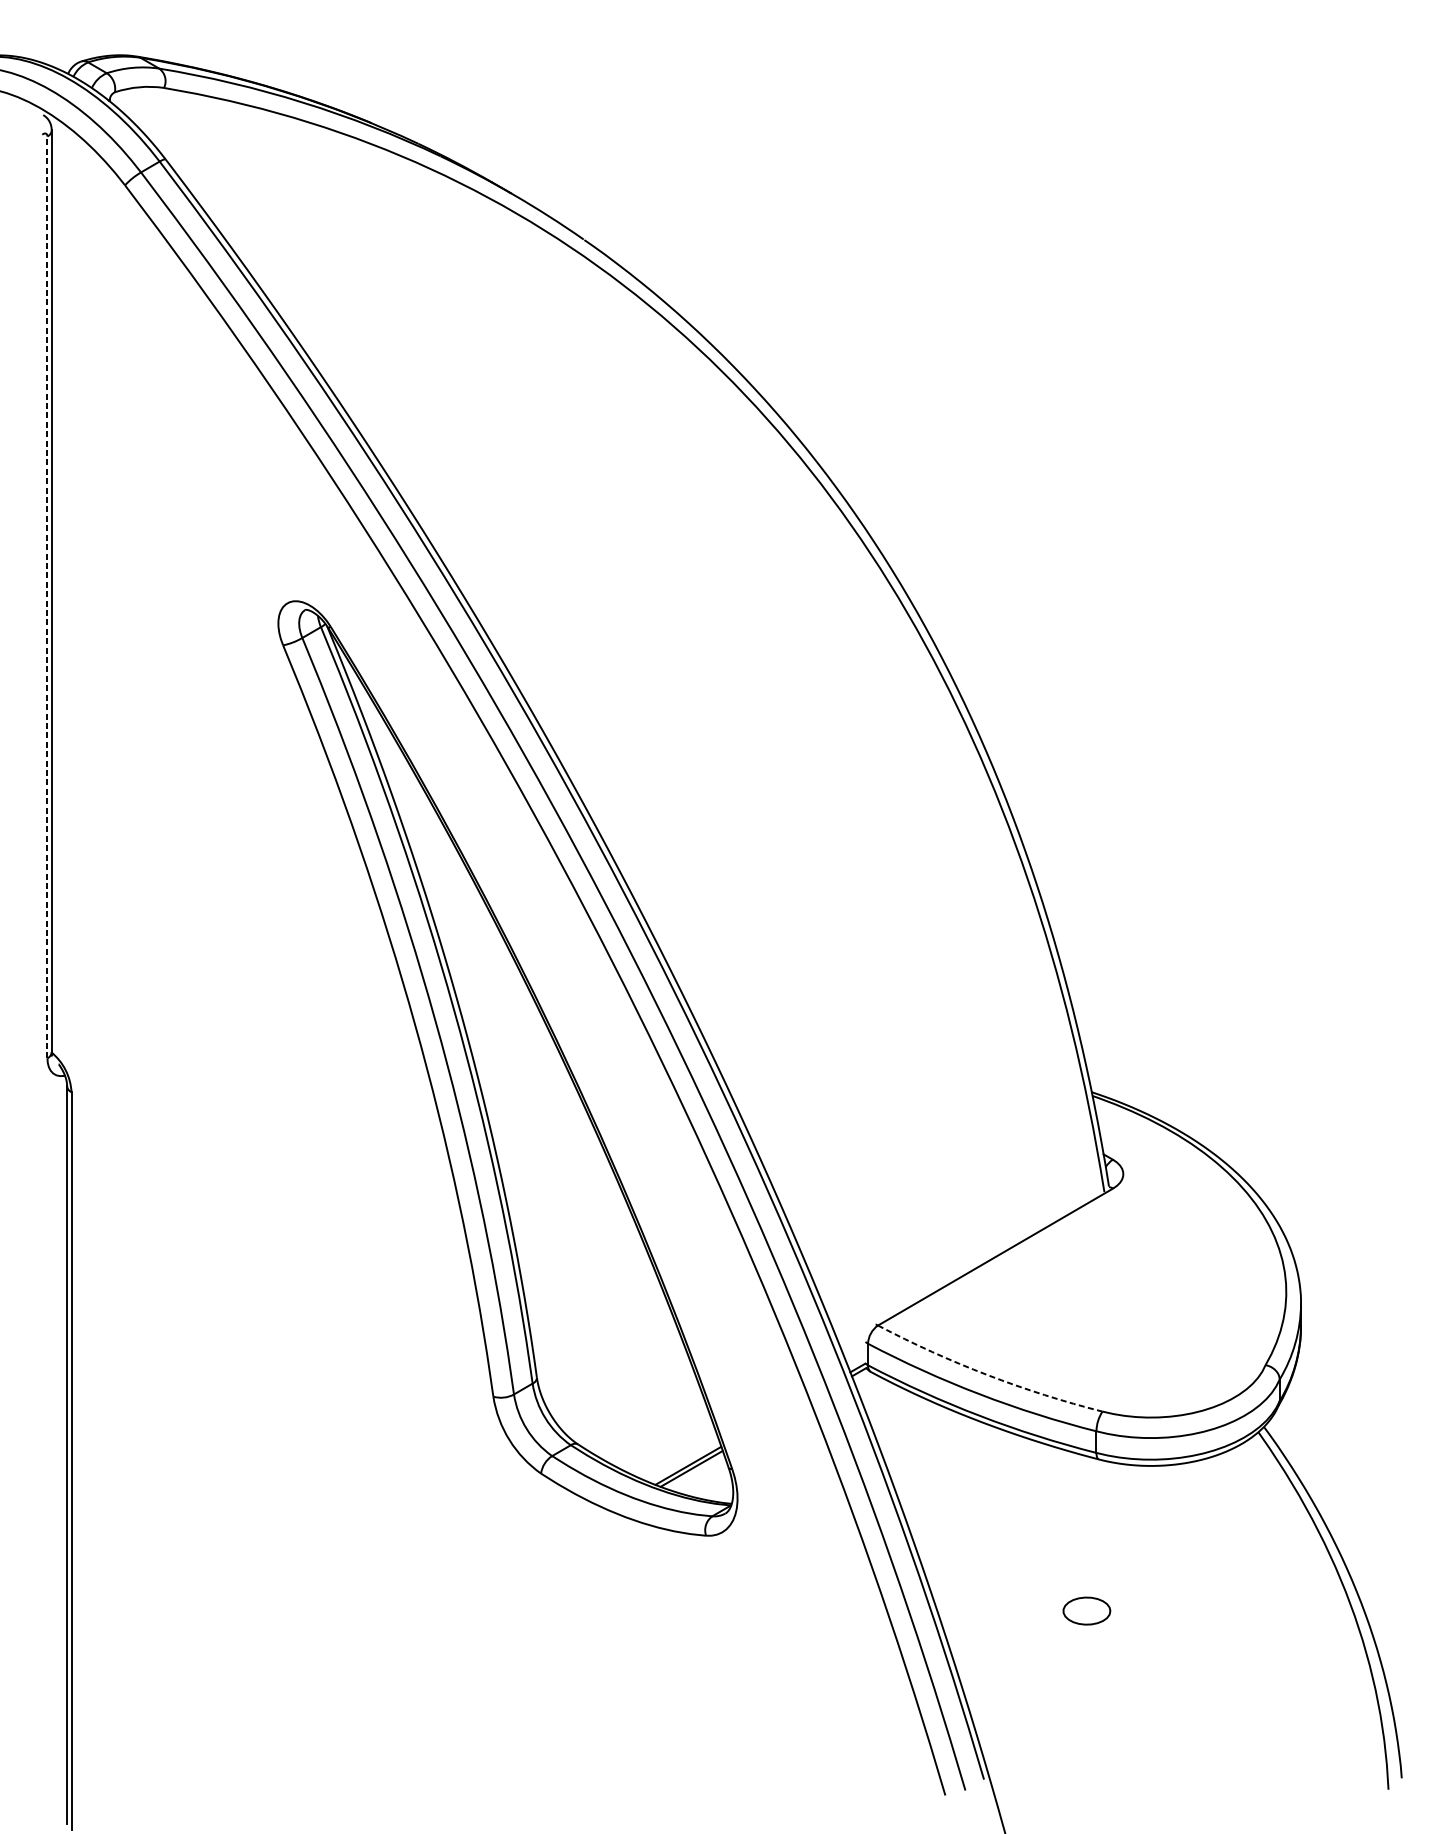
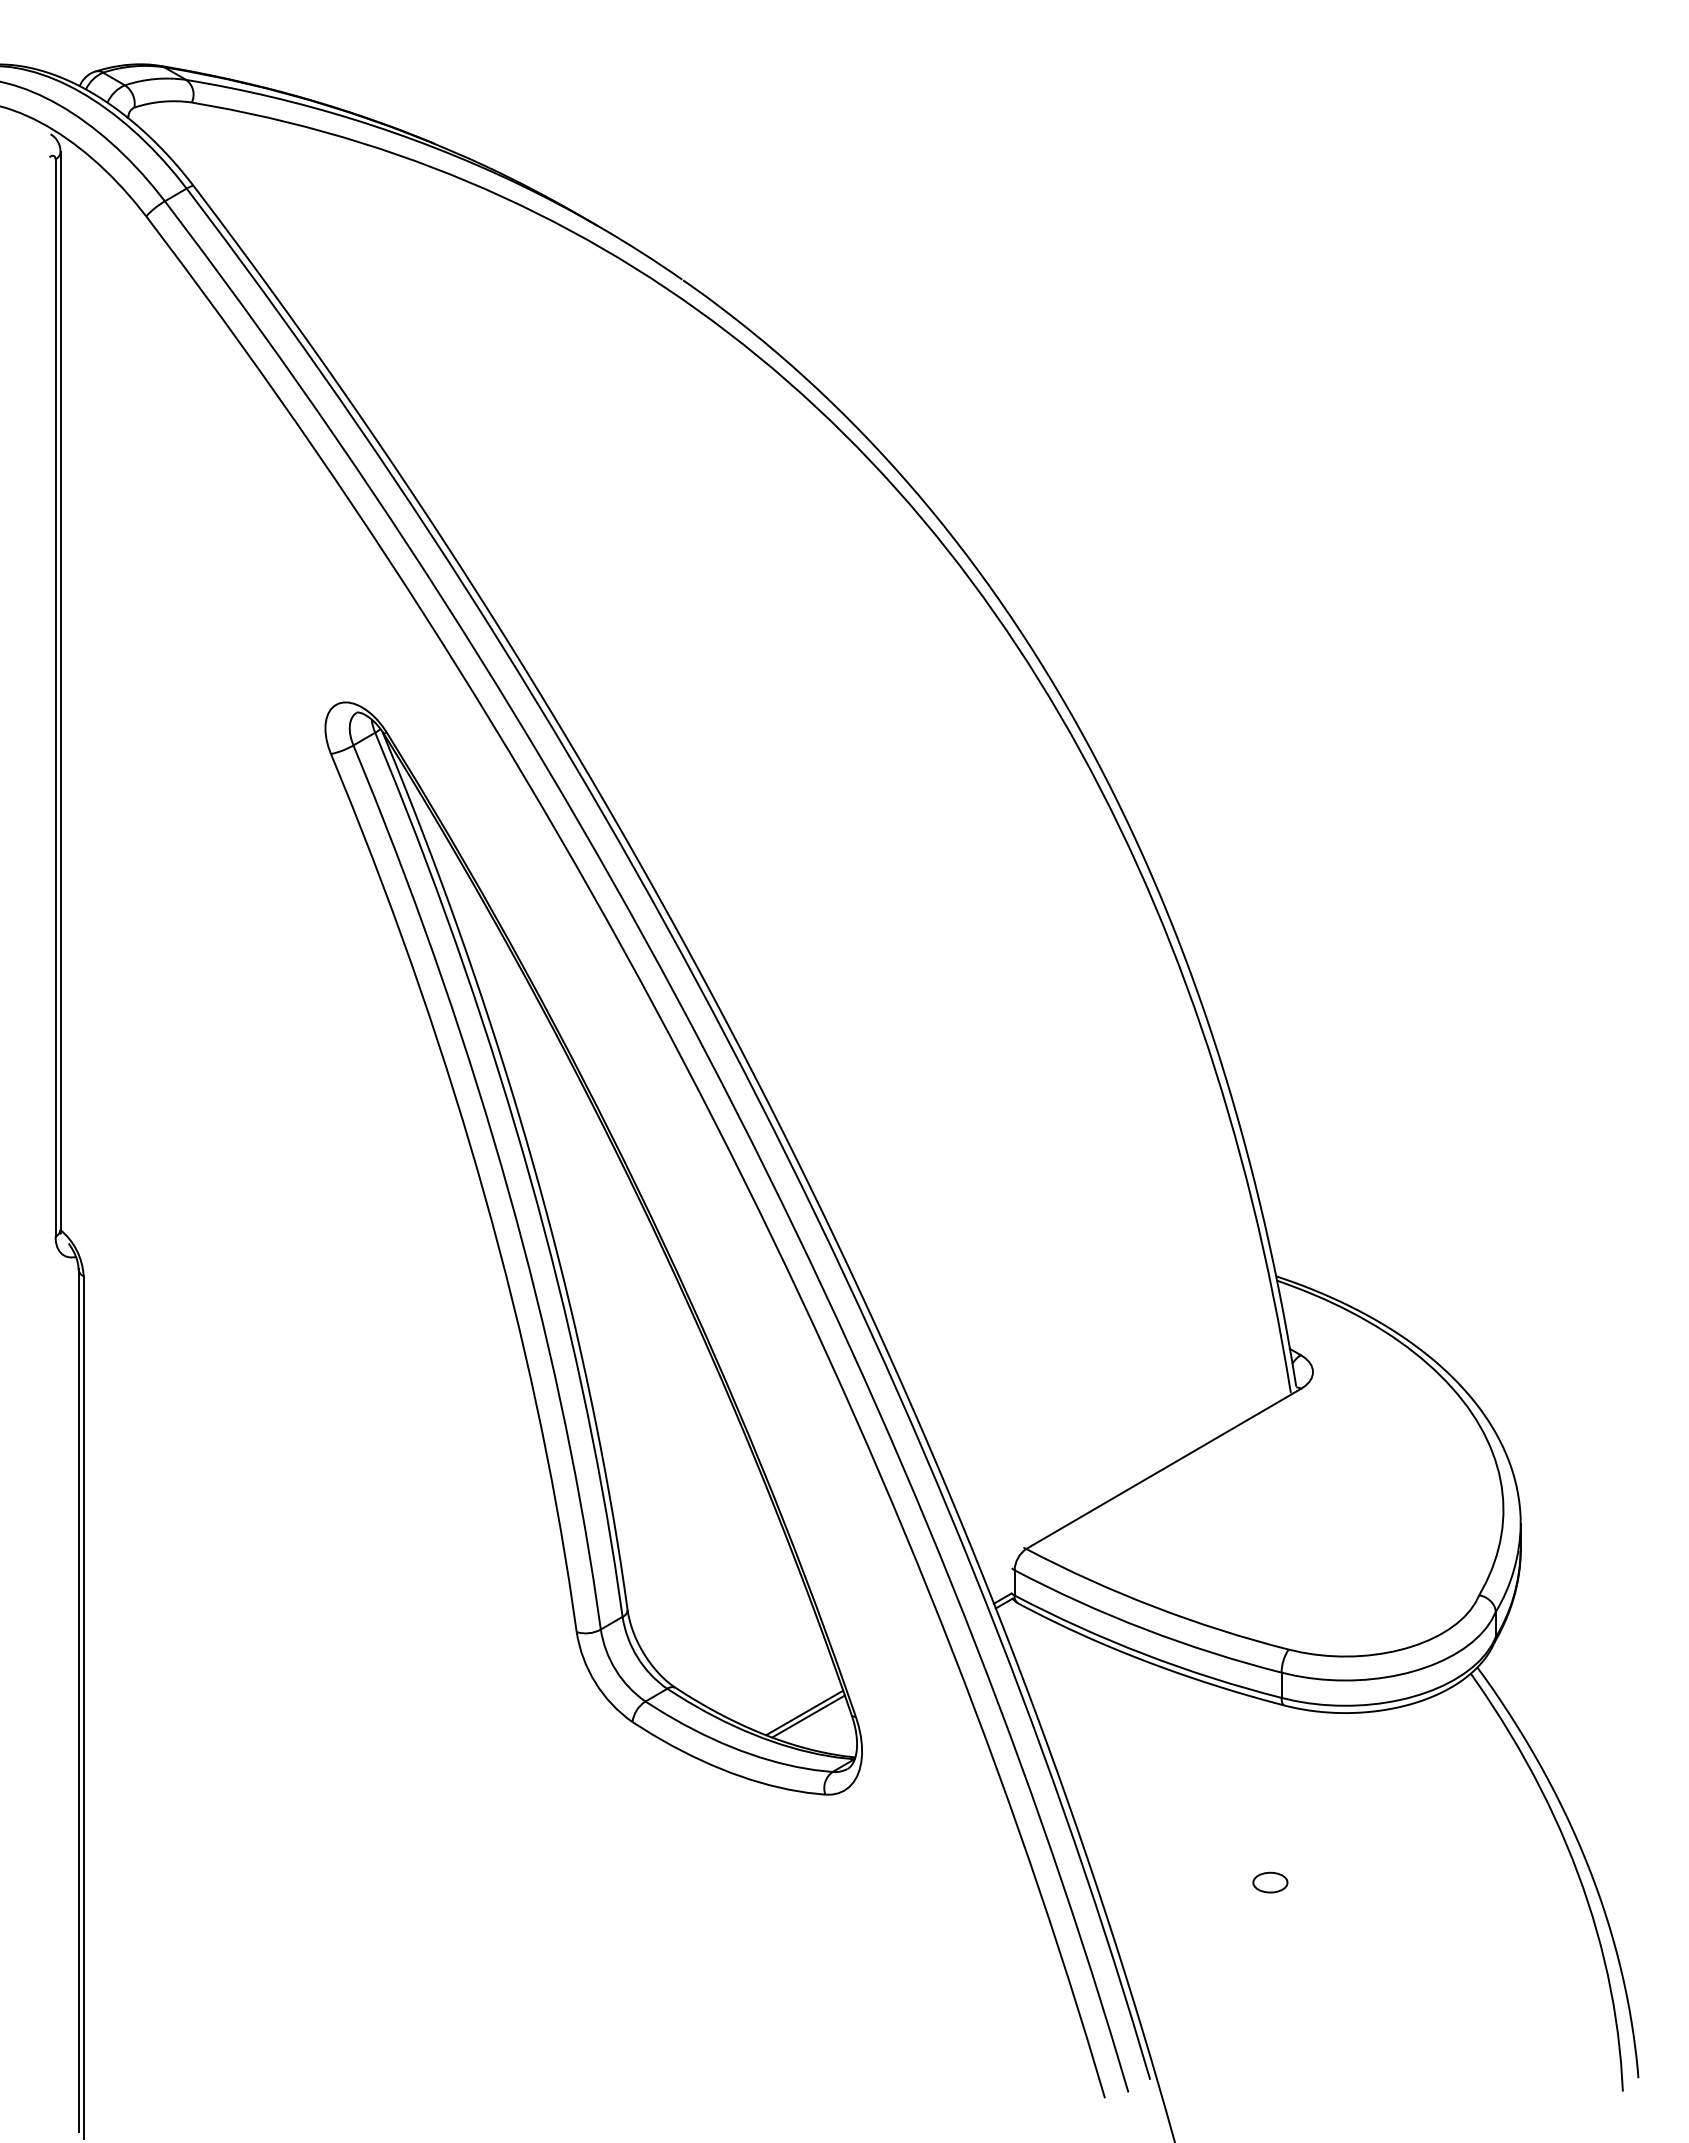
line: (47, 597) -> (55, 697), dashed -> solid
arc: (987, 1374) -> (1154, 1606), dashed -> solid
part: (1086, 1610) -> (1270, 1882), size x0.62

